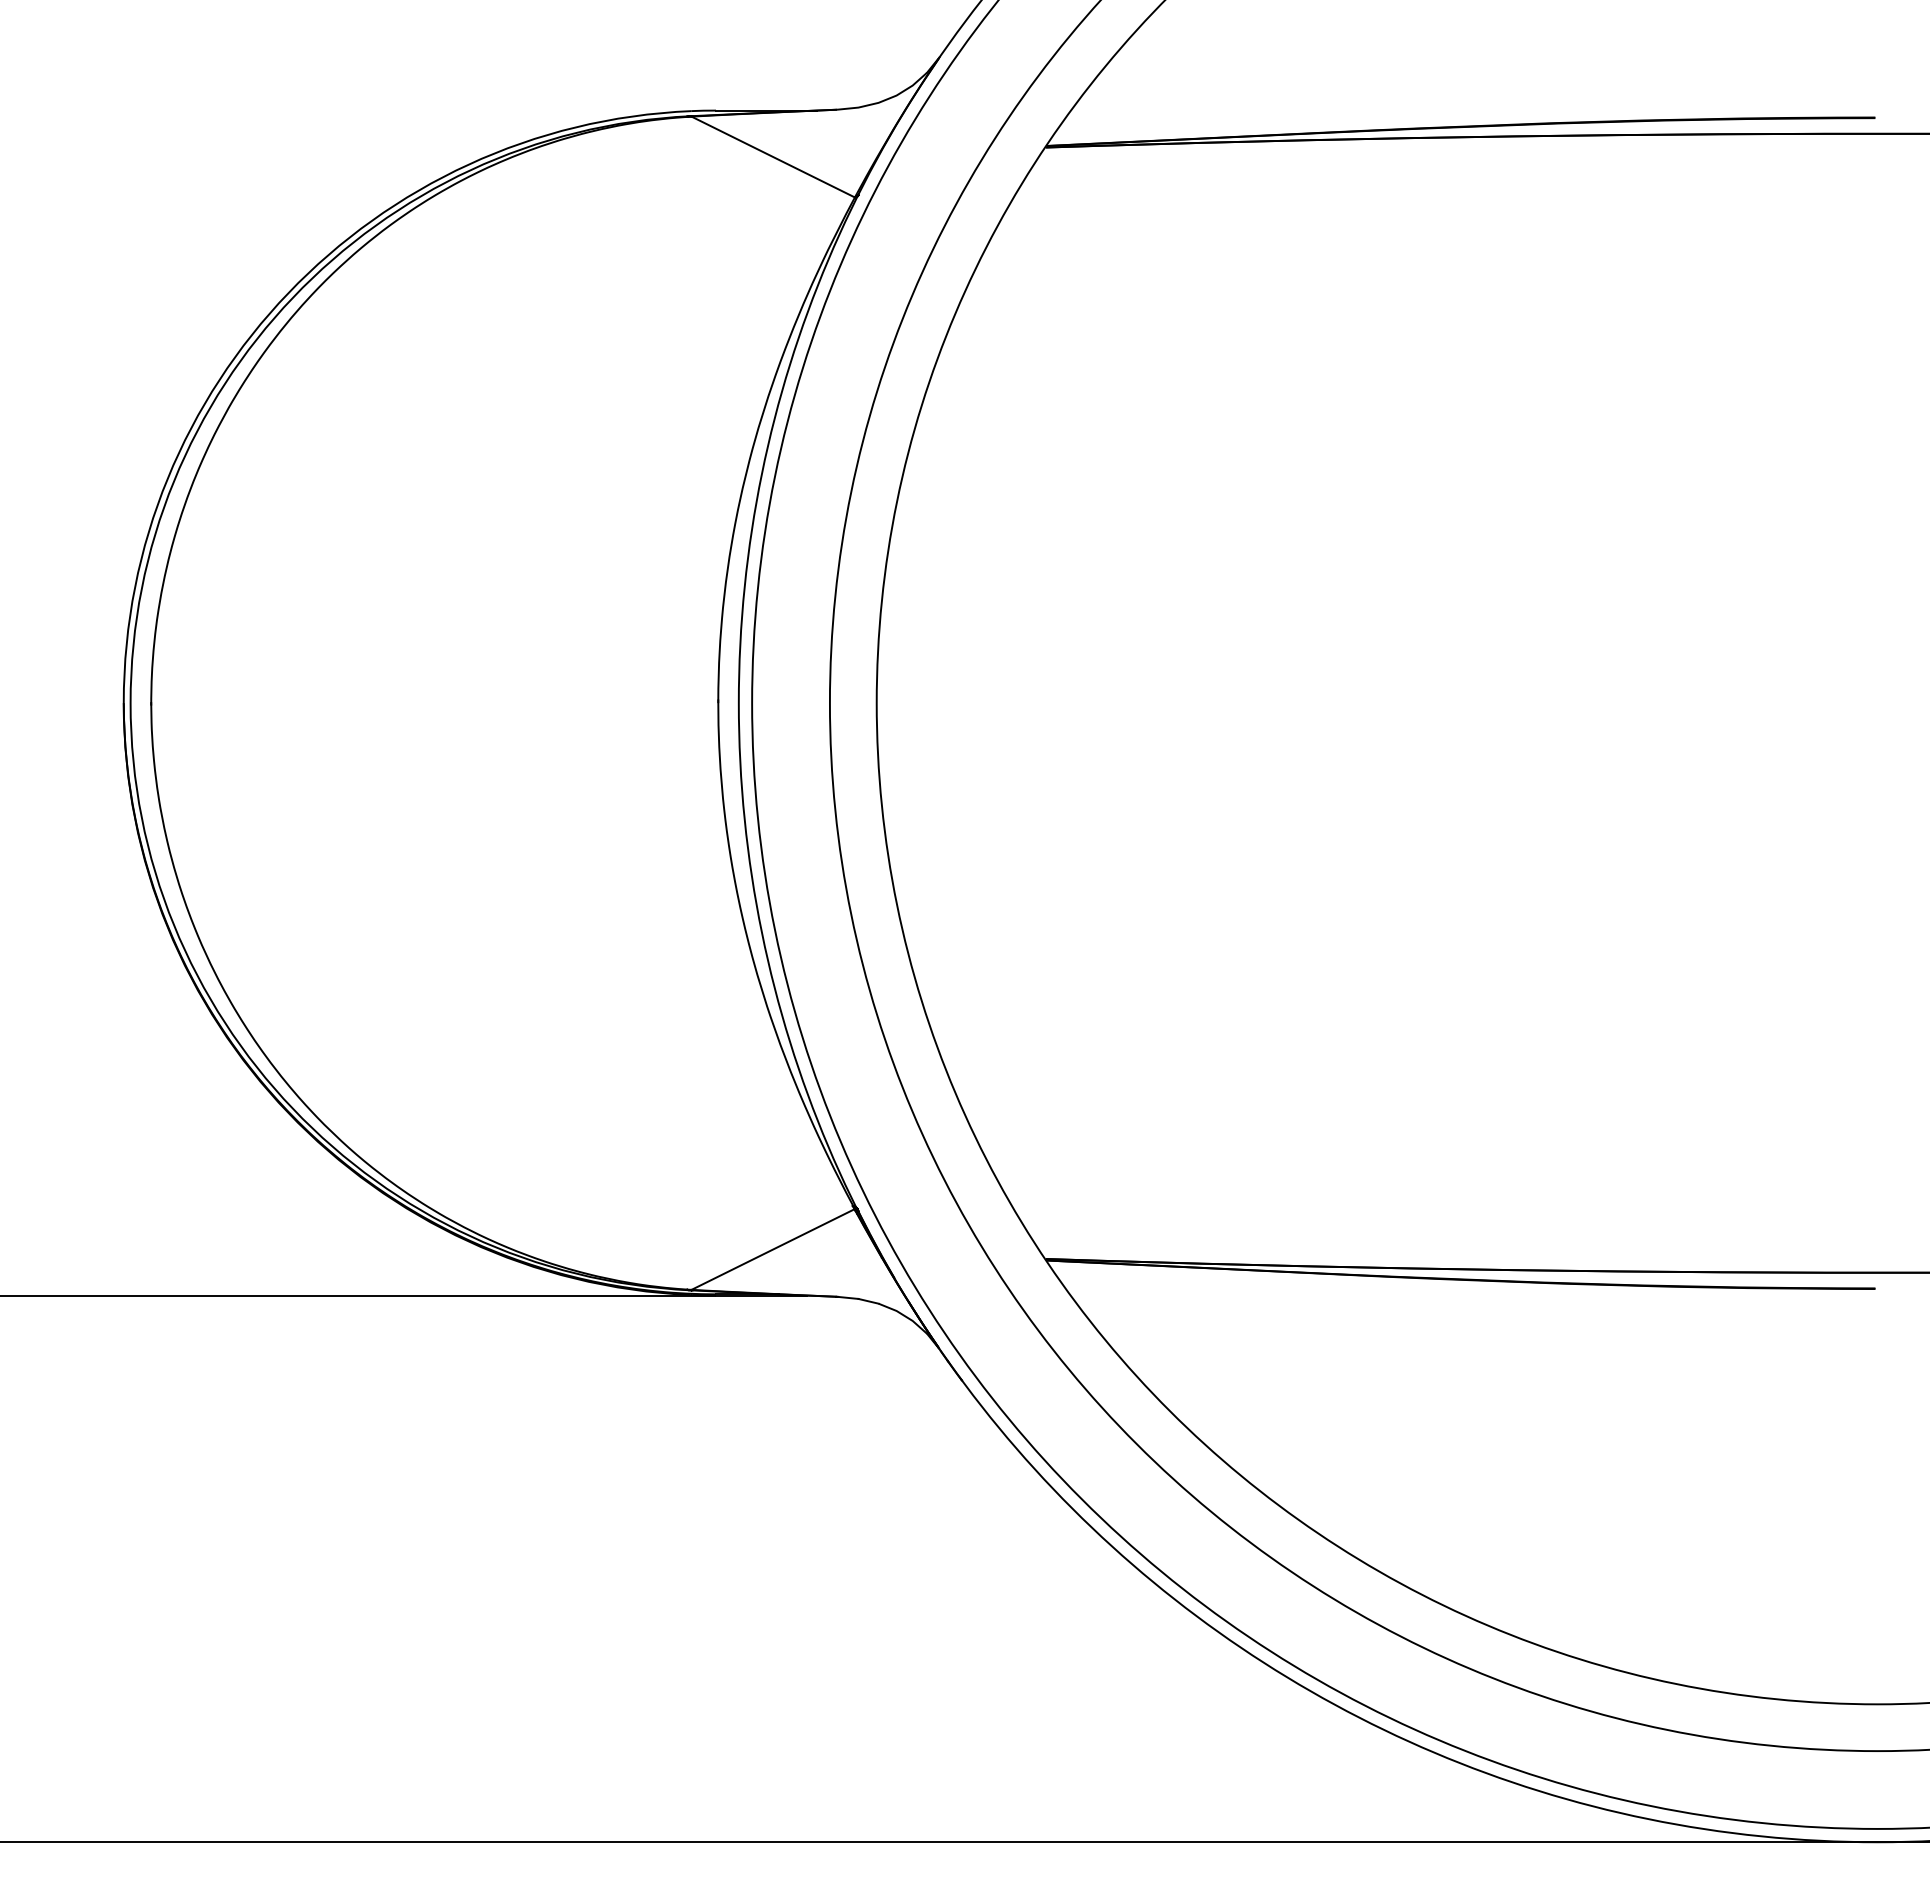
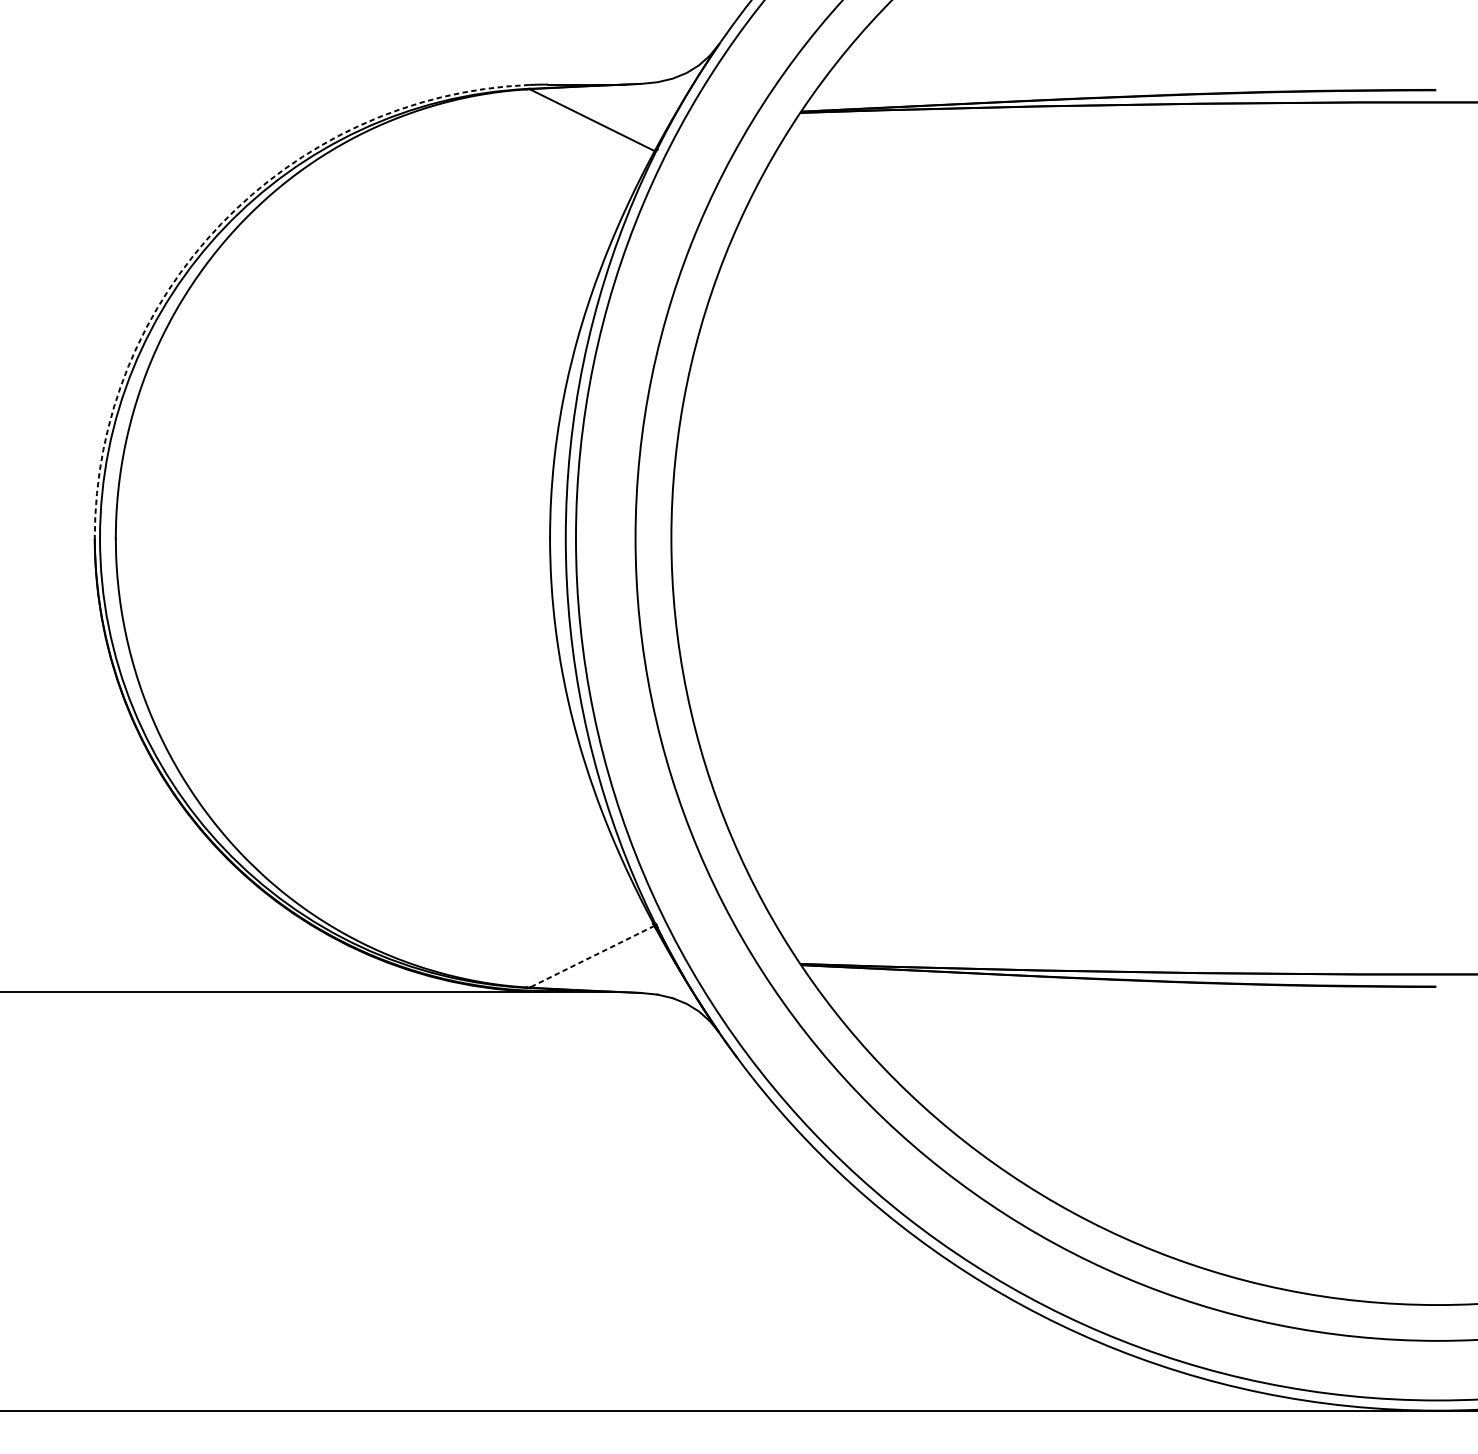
arc: (288, 293) -> (220, 224), solid -> dashed
line: (772, 1249) -> (591, 956), solid -> dashed

